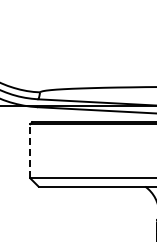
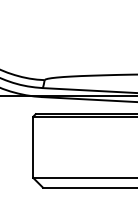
line: (30, 150) -> (33, 146), dashed -> solid

